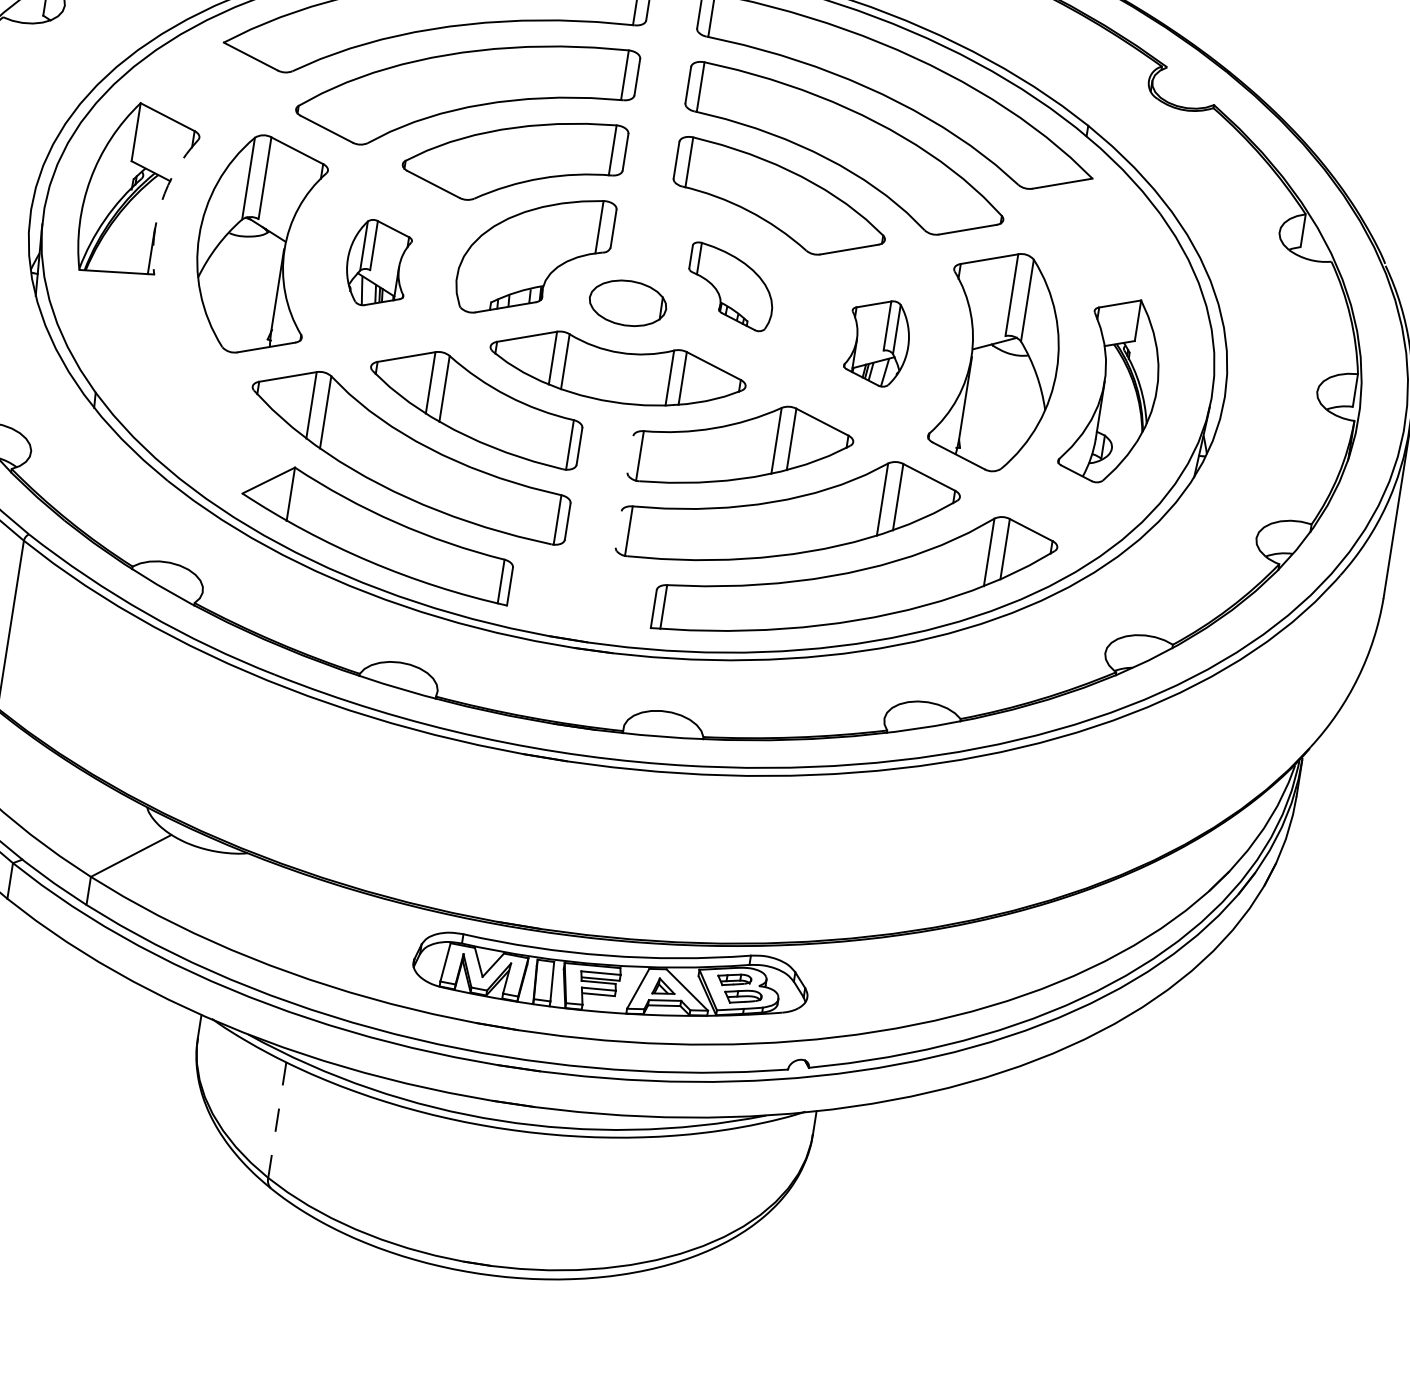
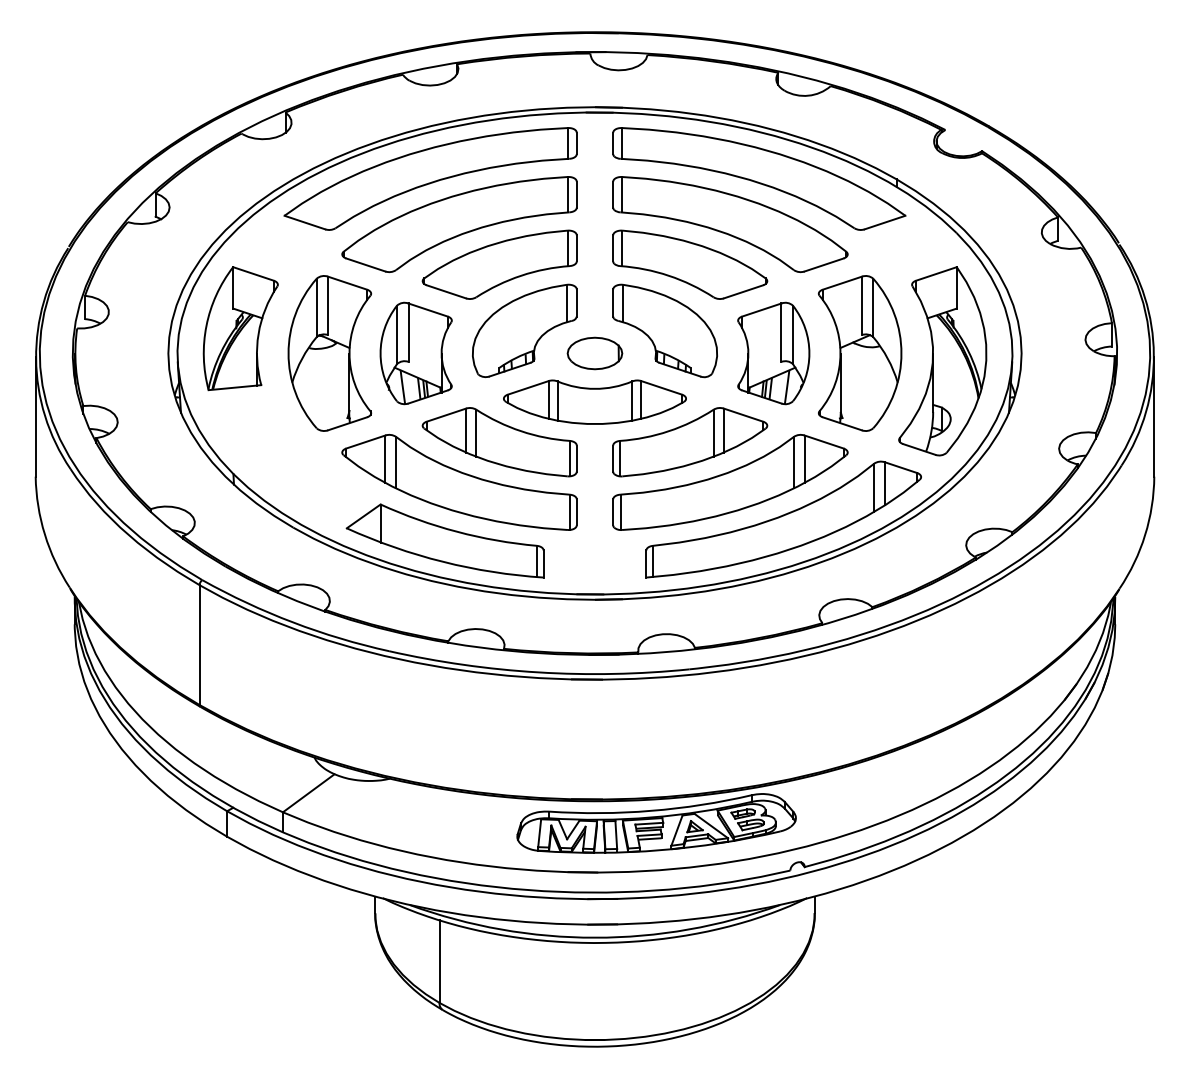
arc: (161, 203) -> (258, 334), dashed -> solid
part: (376, 263) -> (415, 353), size x1.67
part: (730, 286) -> (664, 330), size x1.67
part: (877, 342) -> (773, 353), size x1.67
part: (1112, 390) -> (942, 361), size x1.43
line: (630, 454) -> (613, 458), added
line: (619, 529) -> (613, 512), added
line: (277, 1121) -> (439, 962), dashed -> solid

